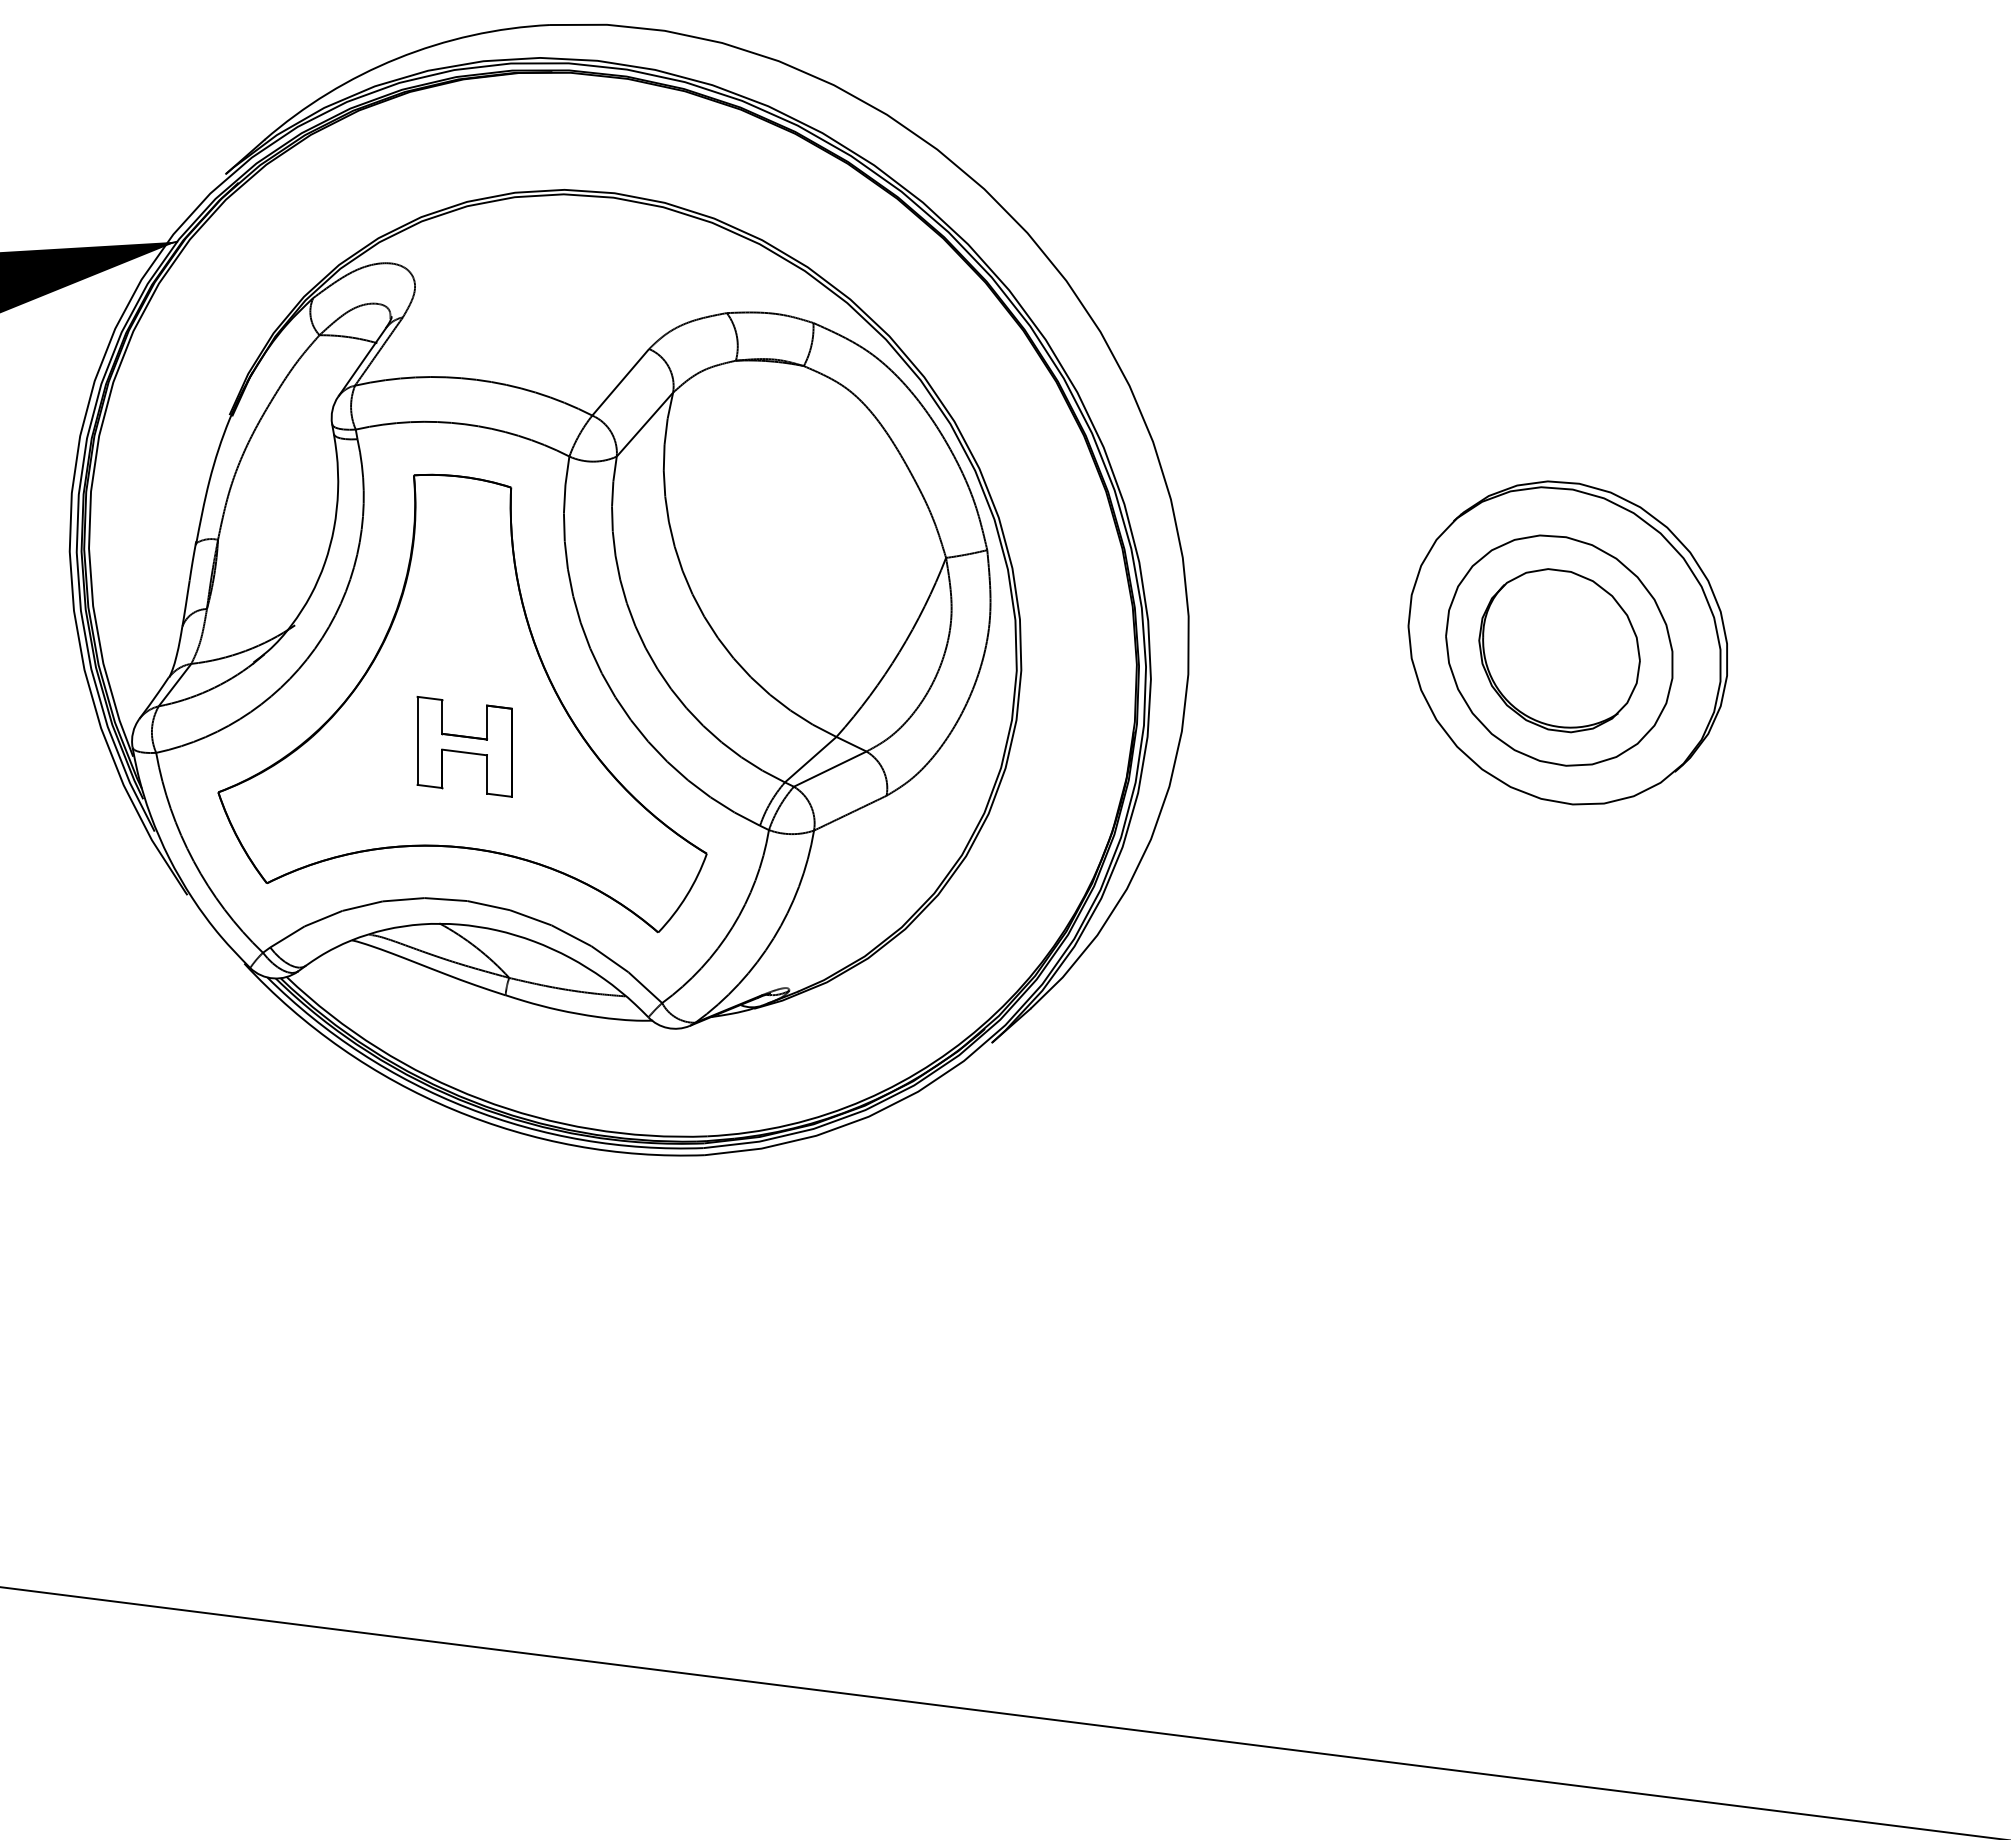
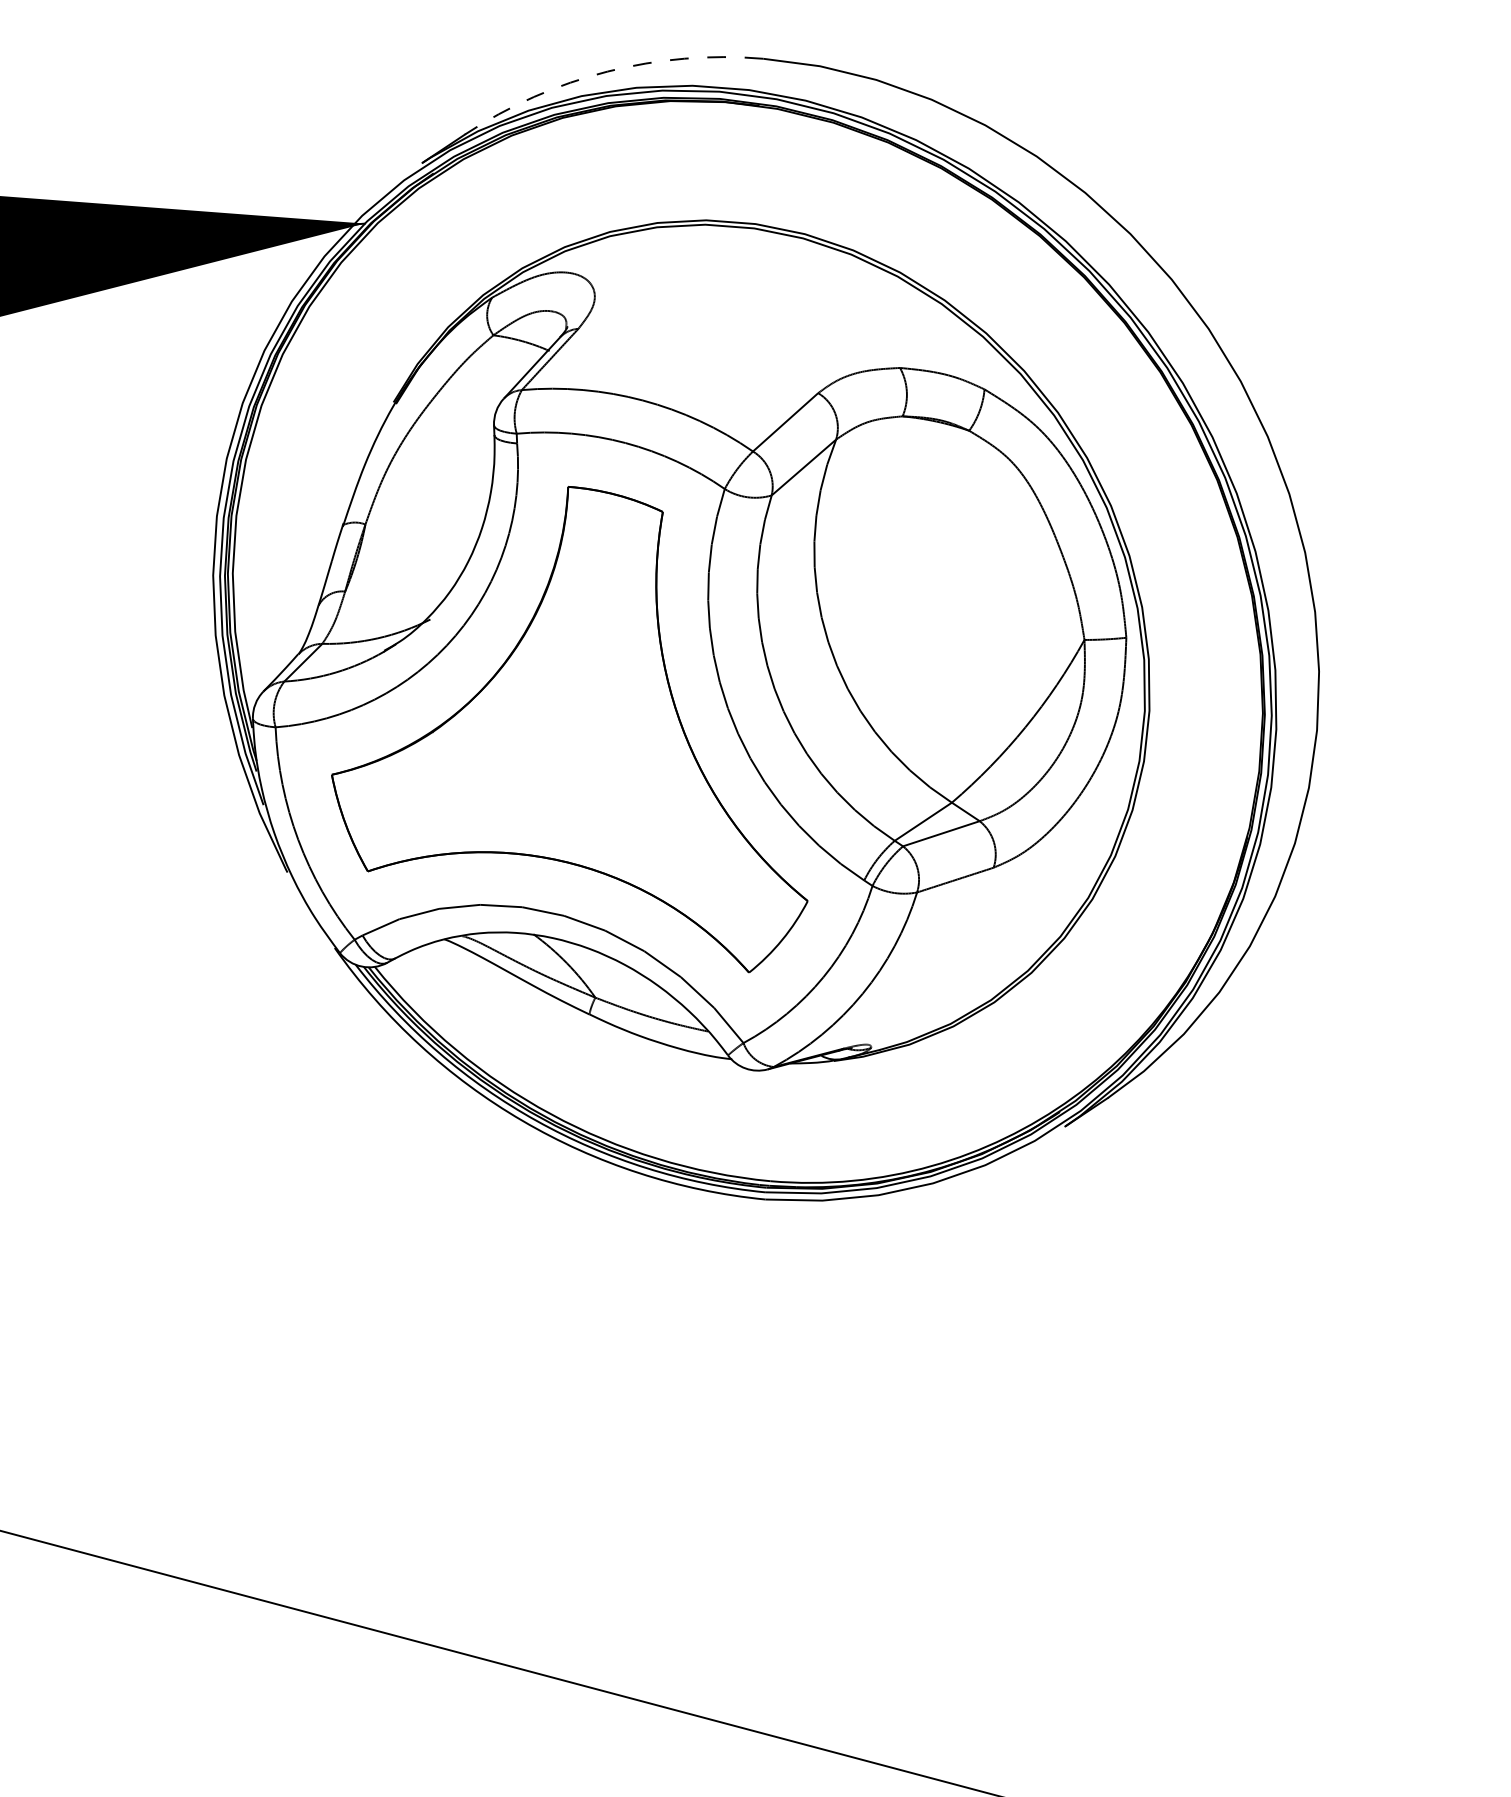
arc: (397, 58) -> (607, 71), solid -> dashed
part: (464, 746) -> (581, 762), removed

